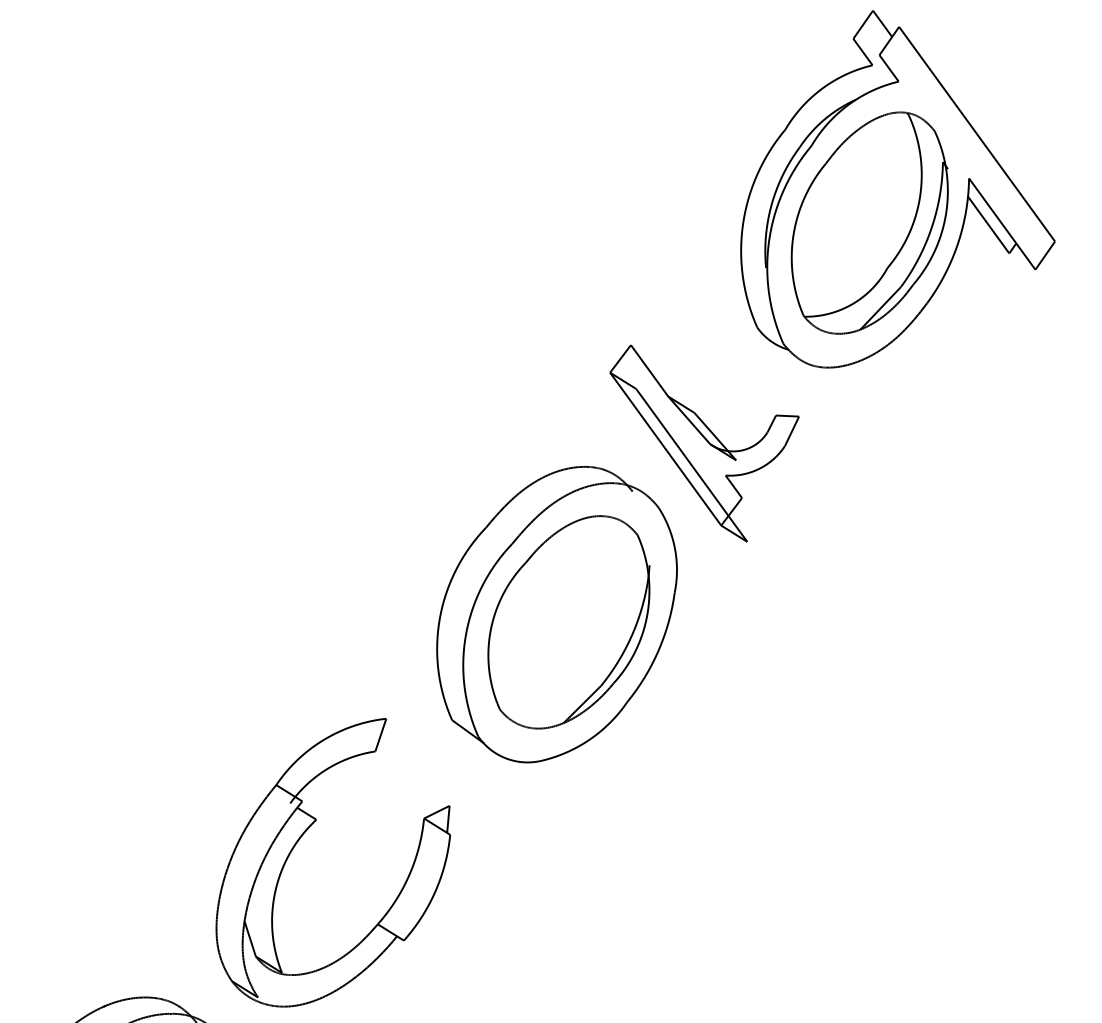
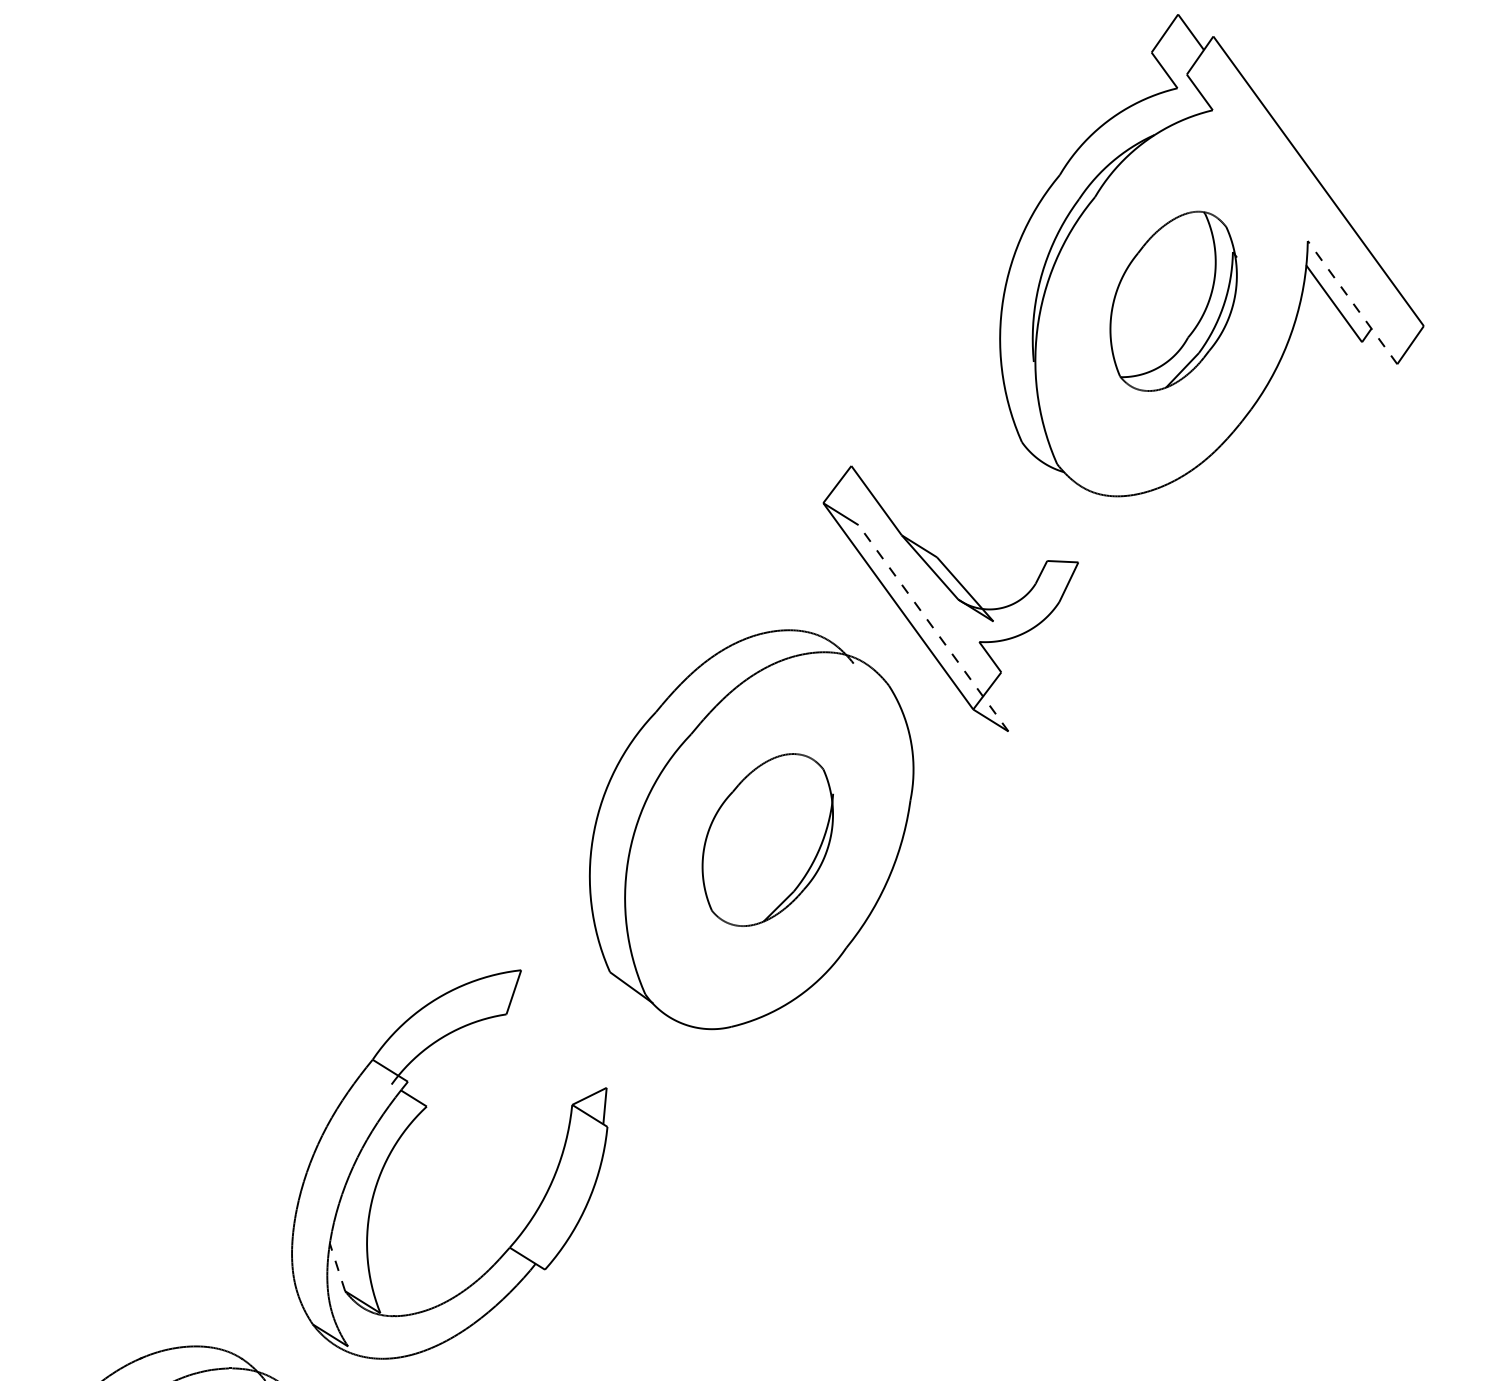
part: (869, 223) -> (1173, 301), size x0.6
line: (1002, 224) -> (1352, 302), solid -> dashed
line: (691, 465) -> (933, 628), solid -> dashed
part: (568, 621) -> (767, 839), size x0.6
line: (250, 938) -> (337, 1267), solid -> dashed

